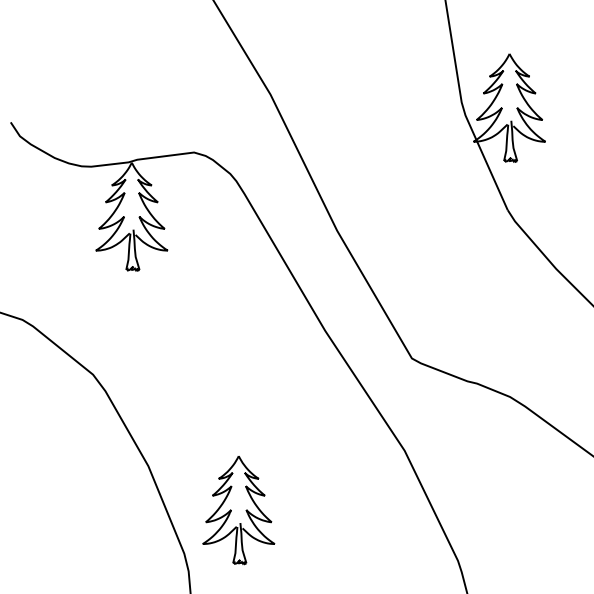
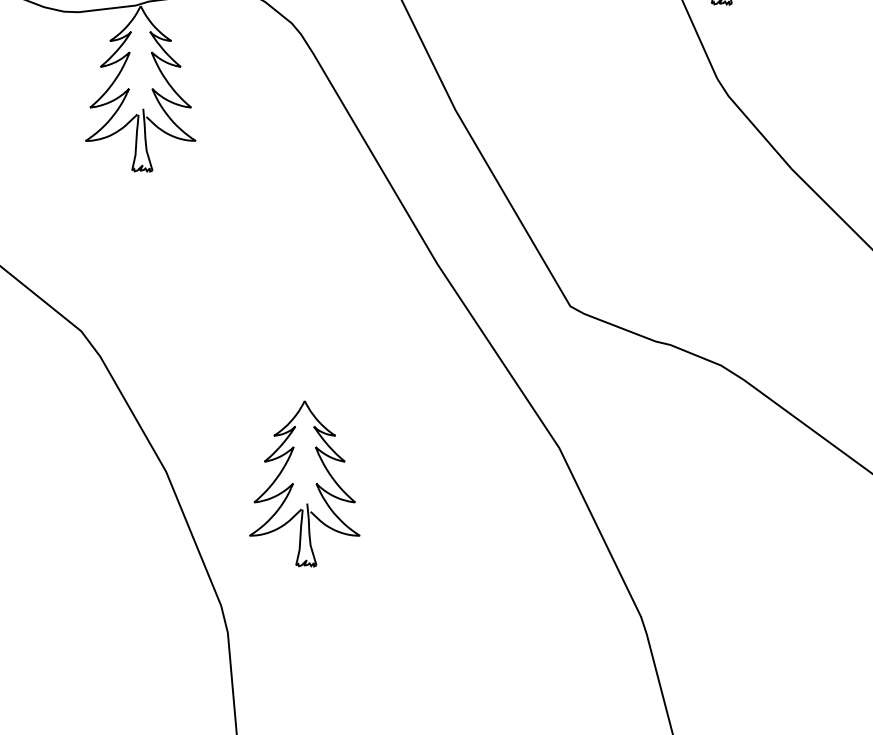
part: (238, 510) -> (304, 484), moved

